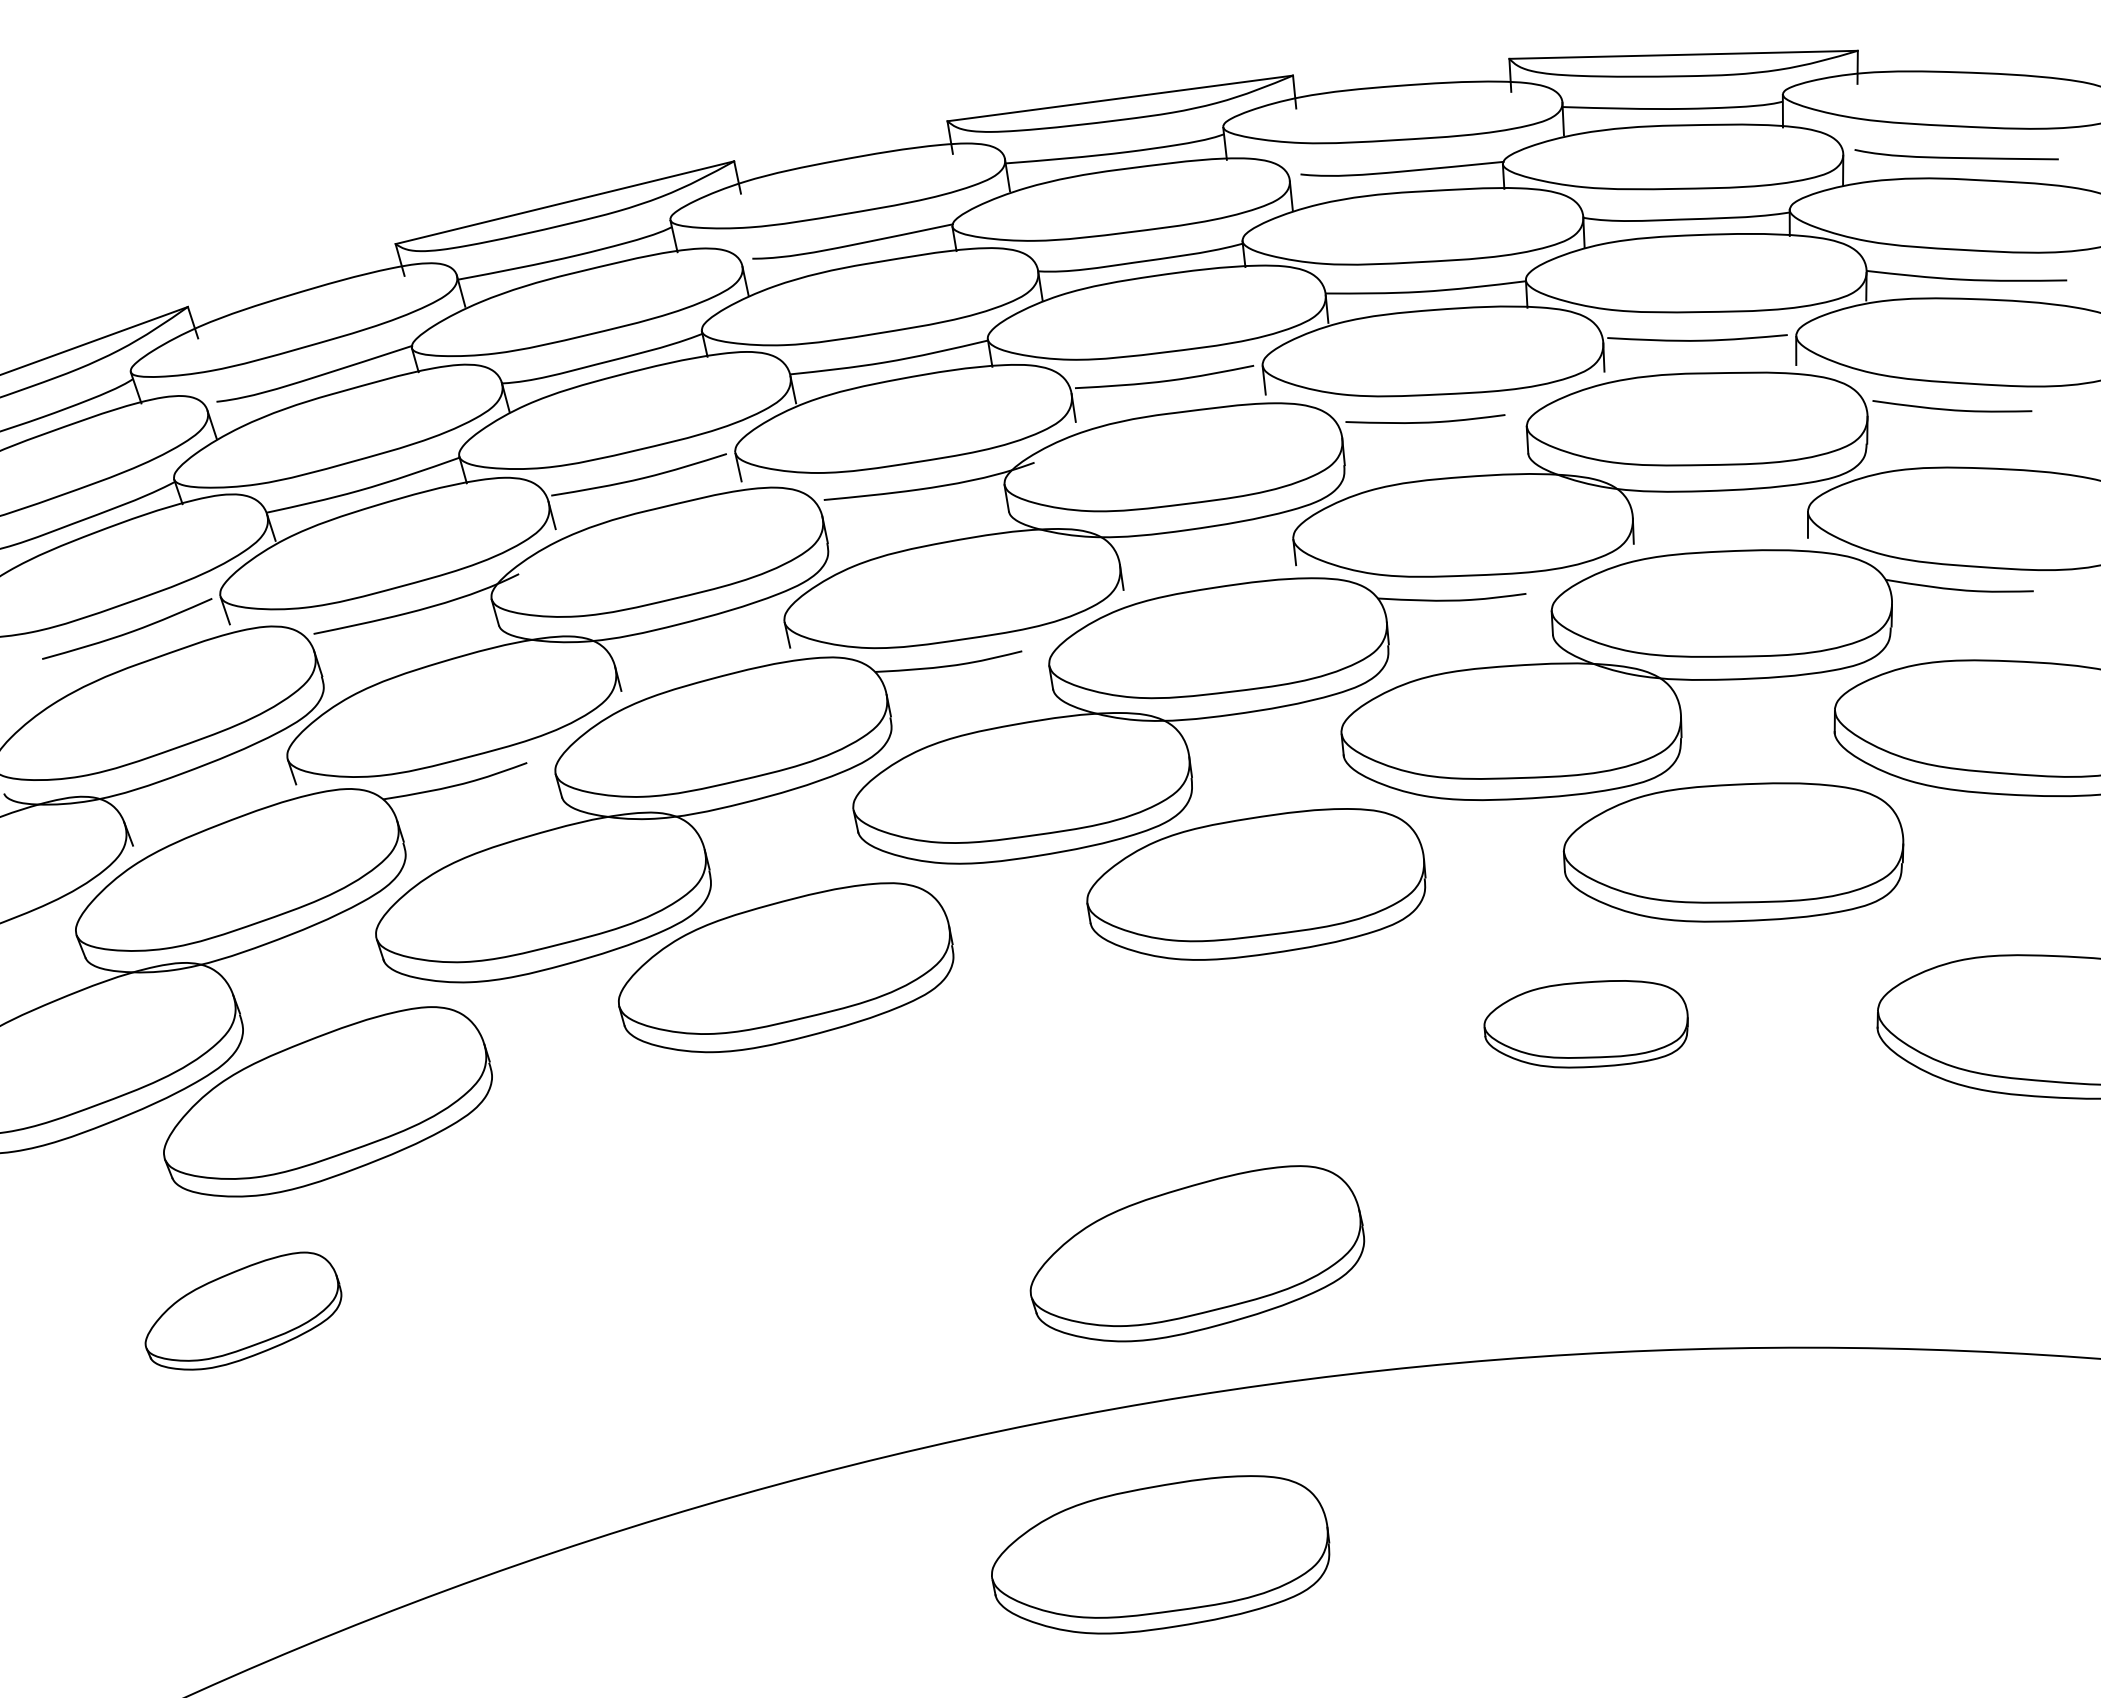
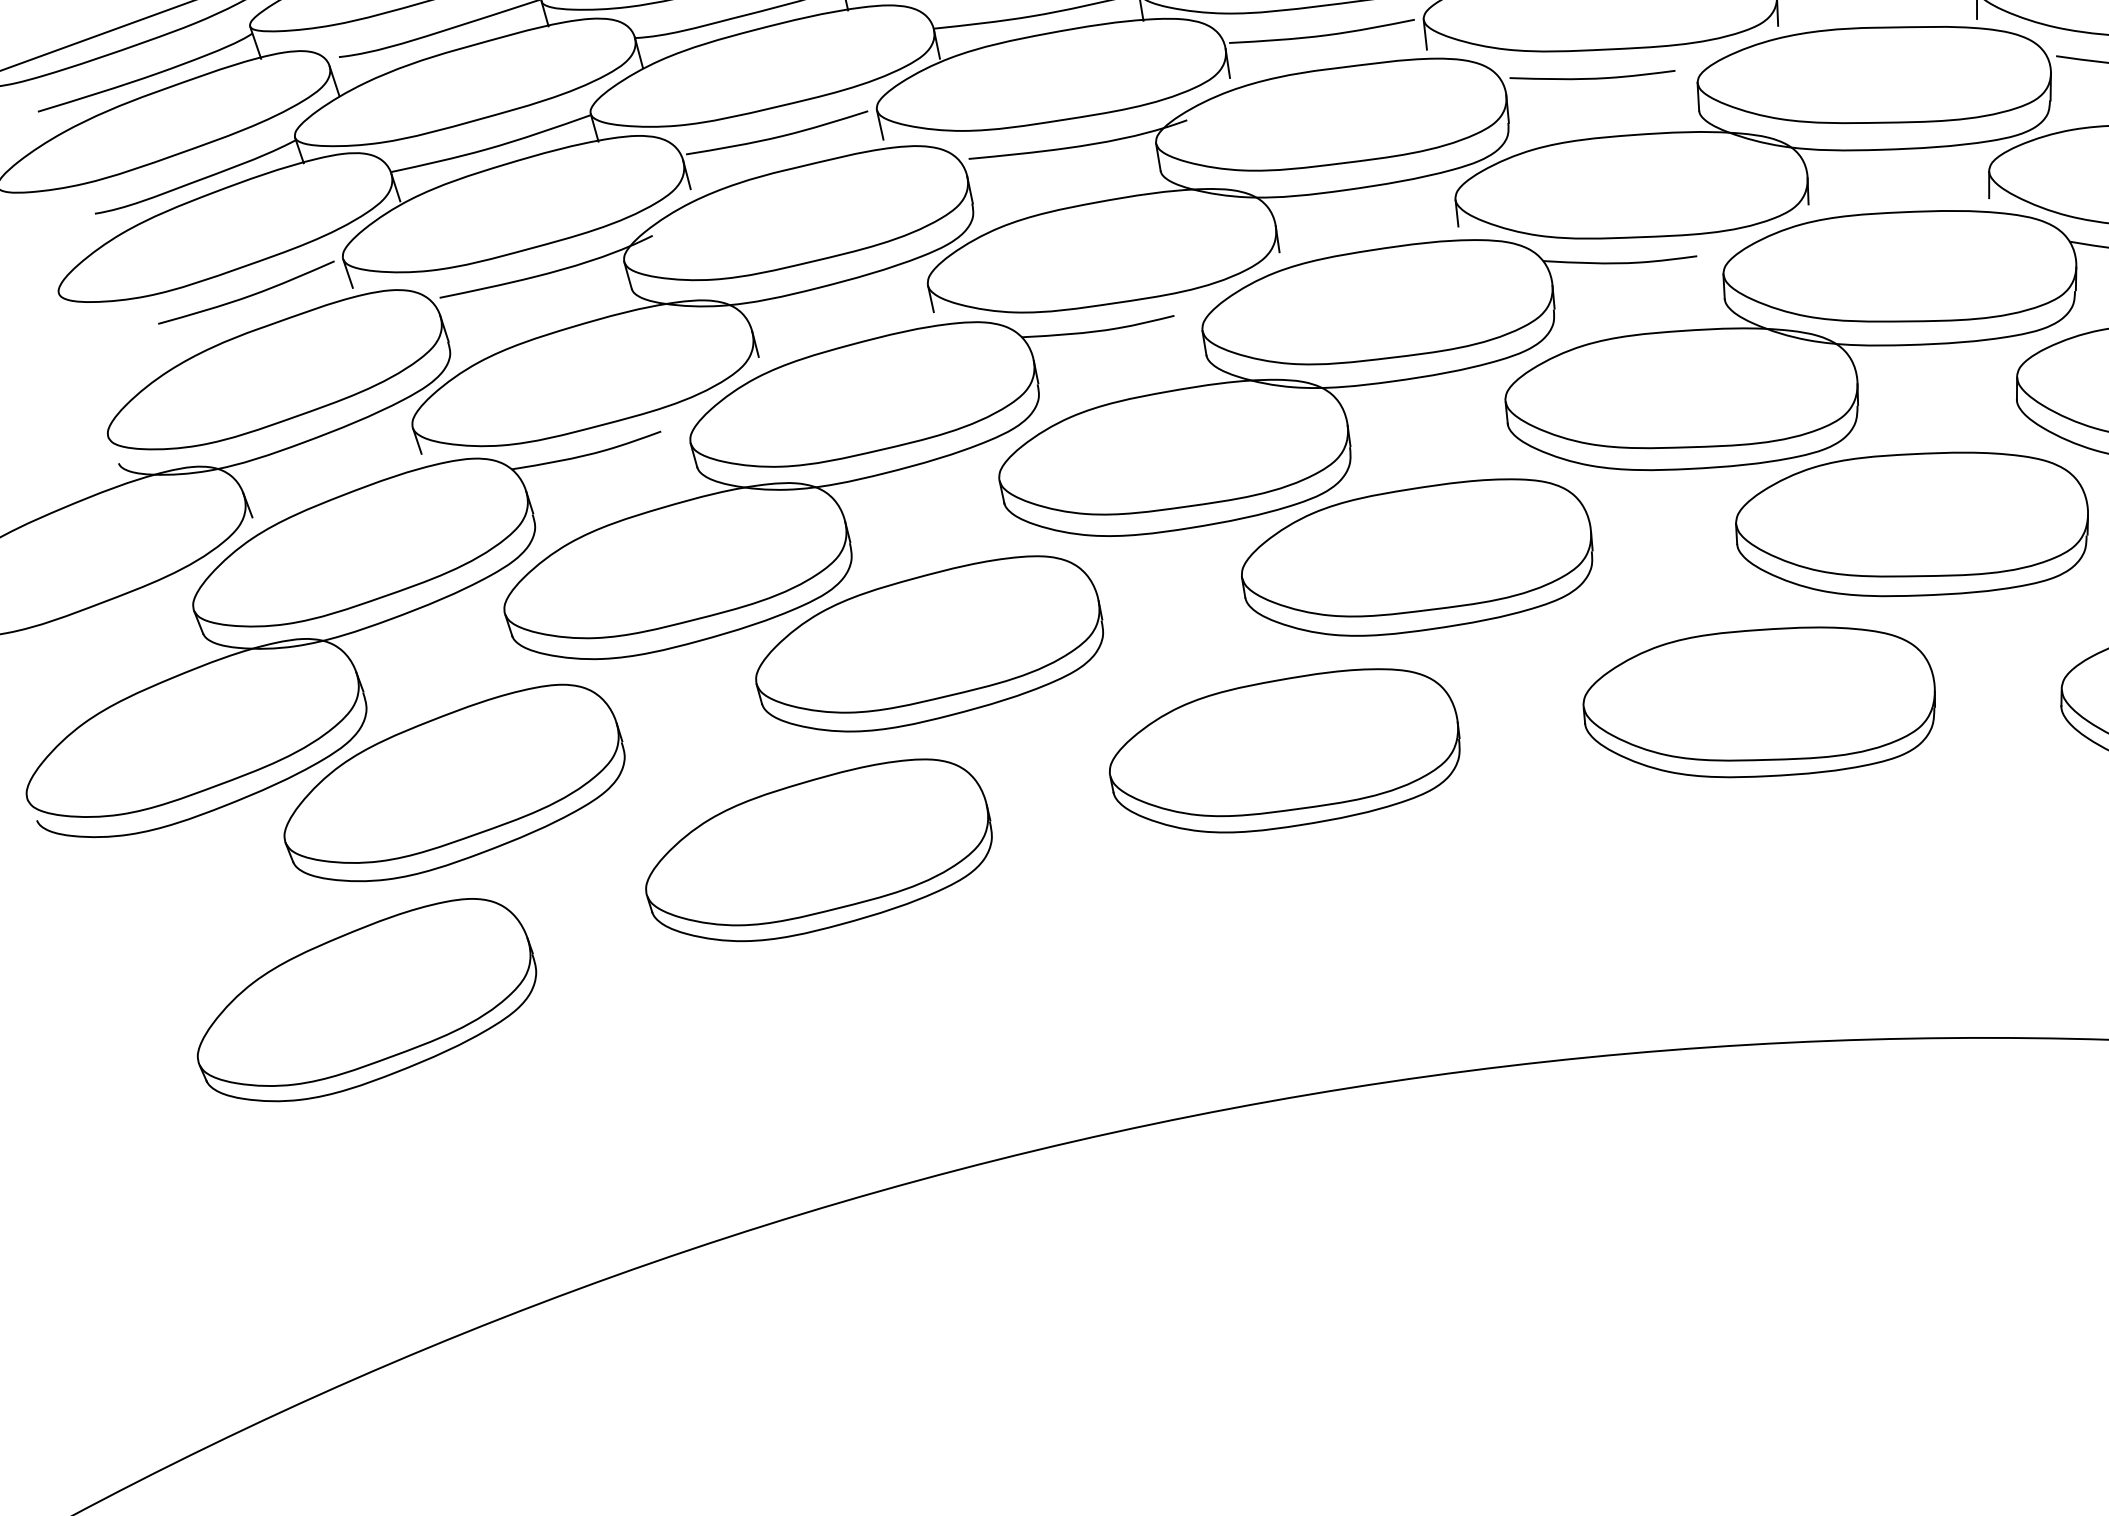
part: (1585, 1024) -> (1758, 702), size x1.67
part: (1197, 1253) -> (819, 850), moved
part: (243, 1310) -> (366, 999), size x1.67
part: (1160, 1554) -> (1284, 750), moved

